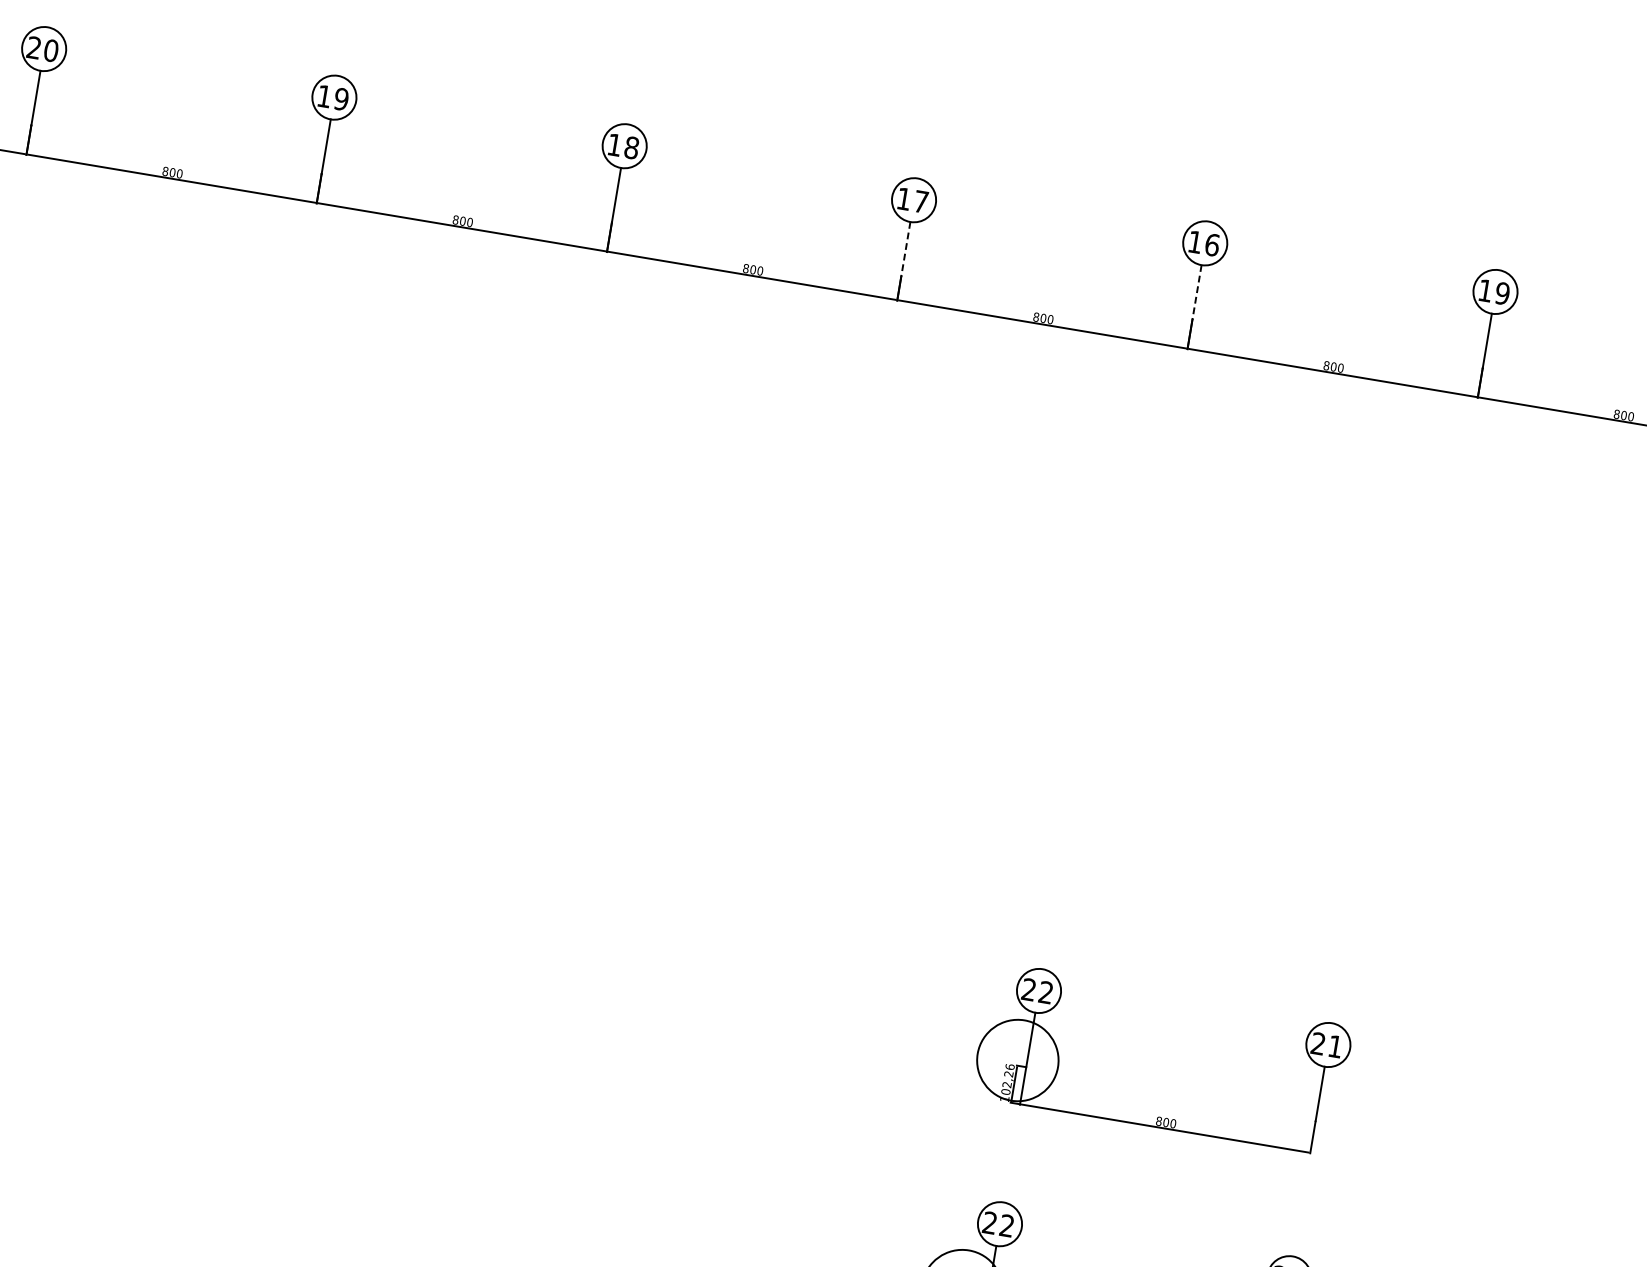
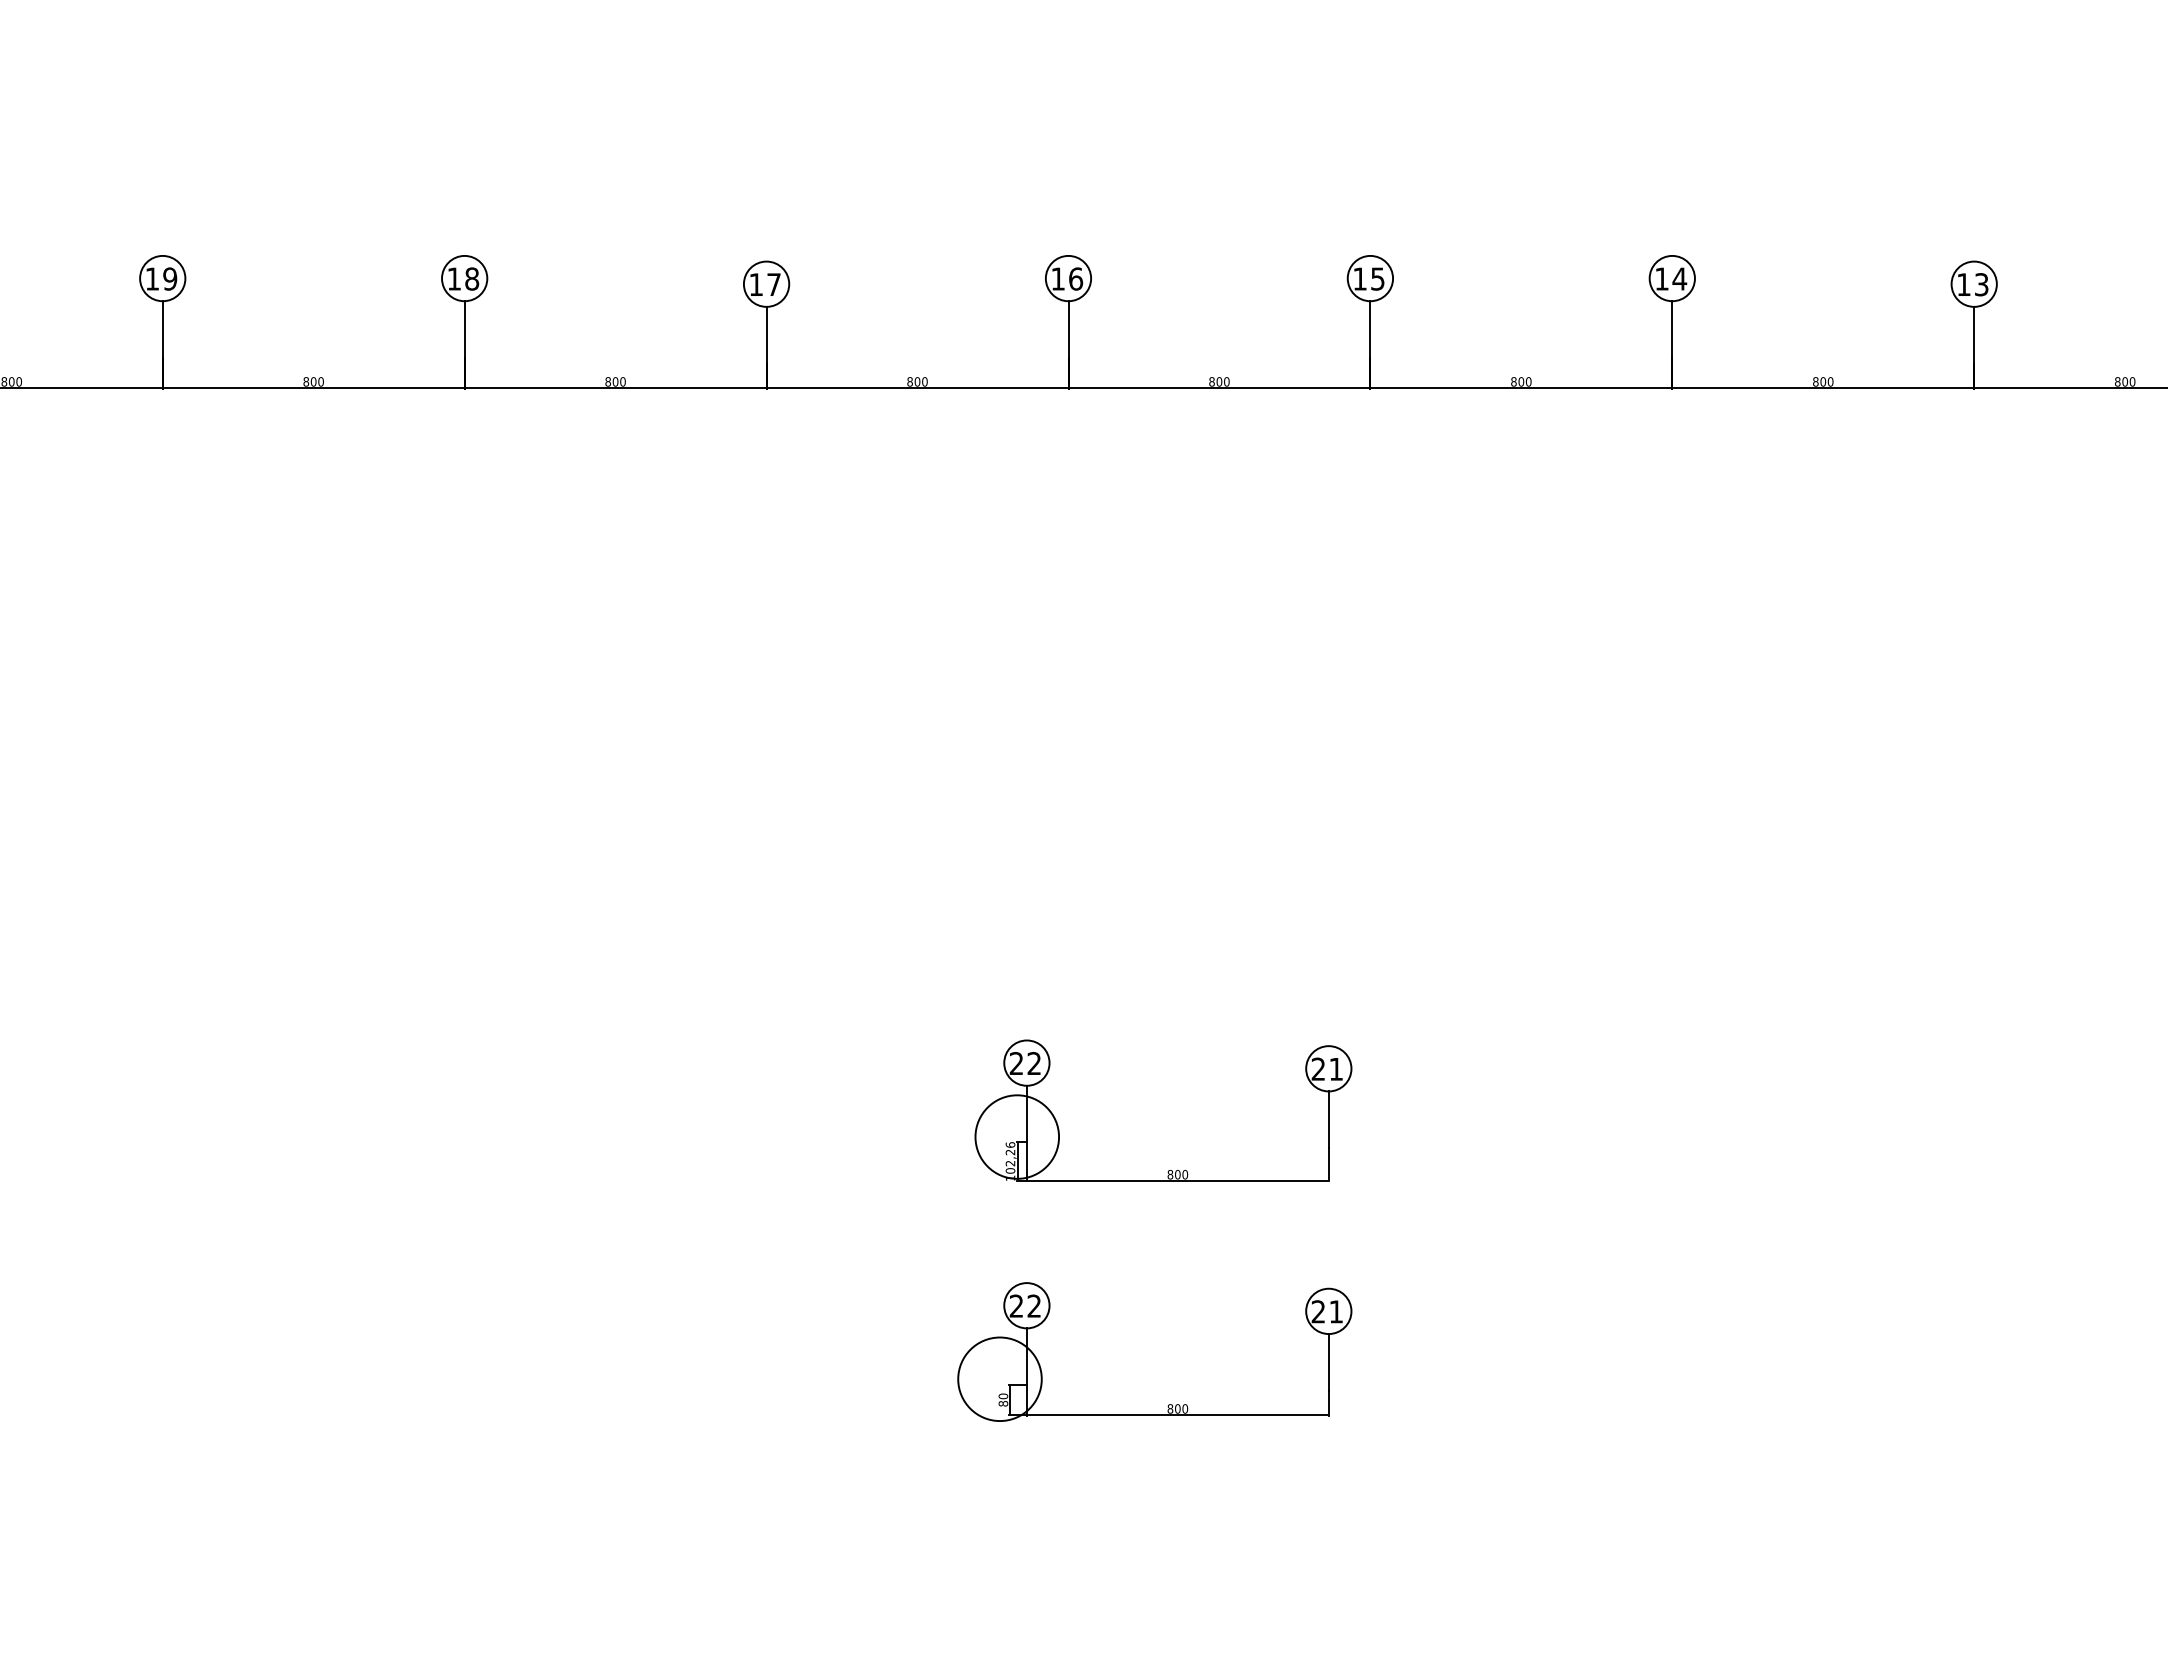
line: (905, 249) -> (766, 335), dashed -> solid
line: (1196, 293) -> (1068, 330), dashed -> solid
text: (1502, 293) -> (1377, 278), 19 -> 15

